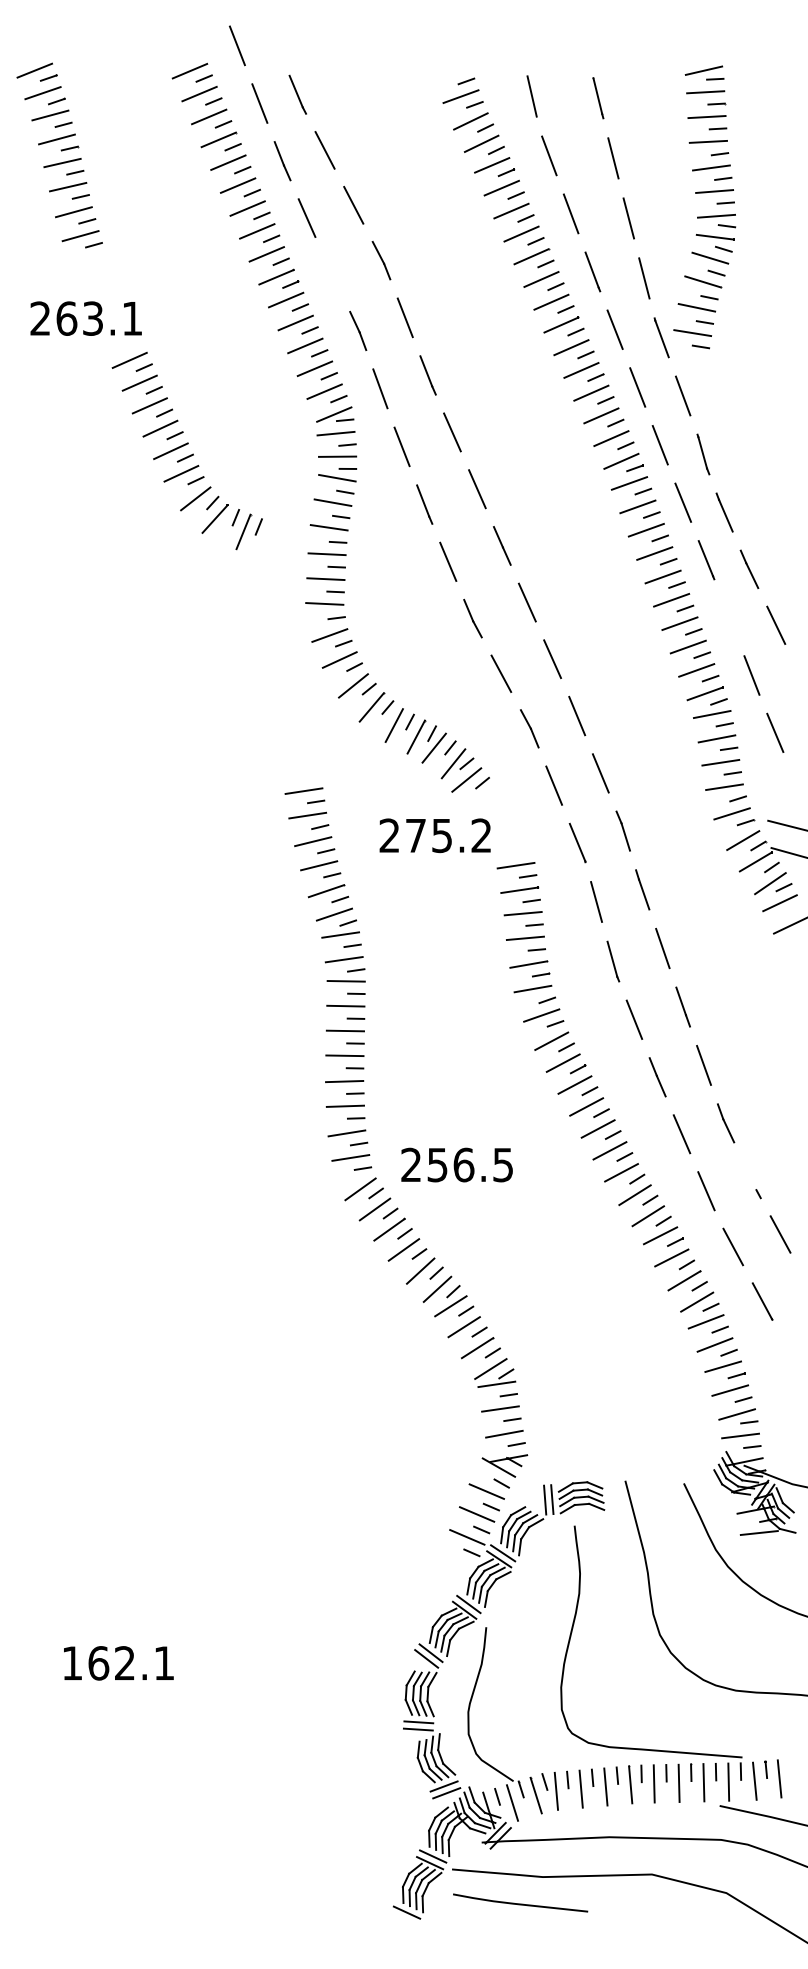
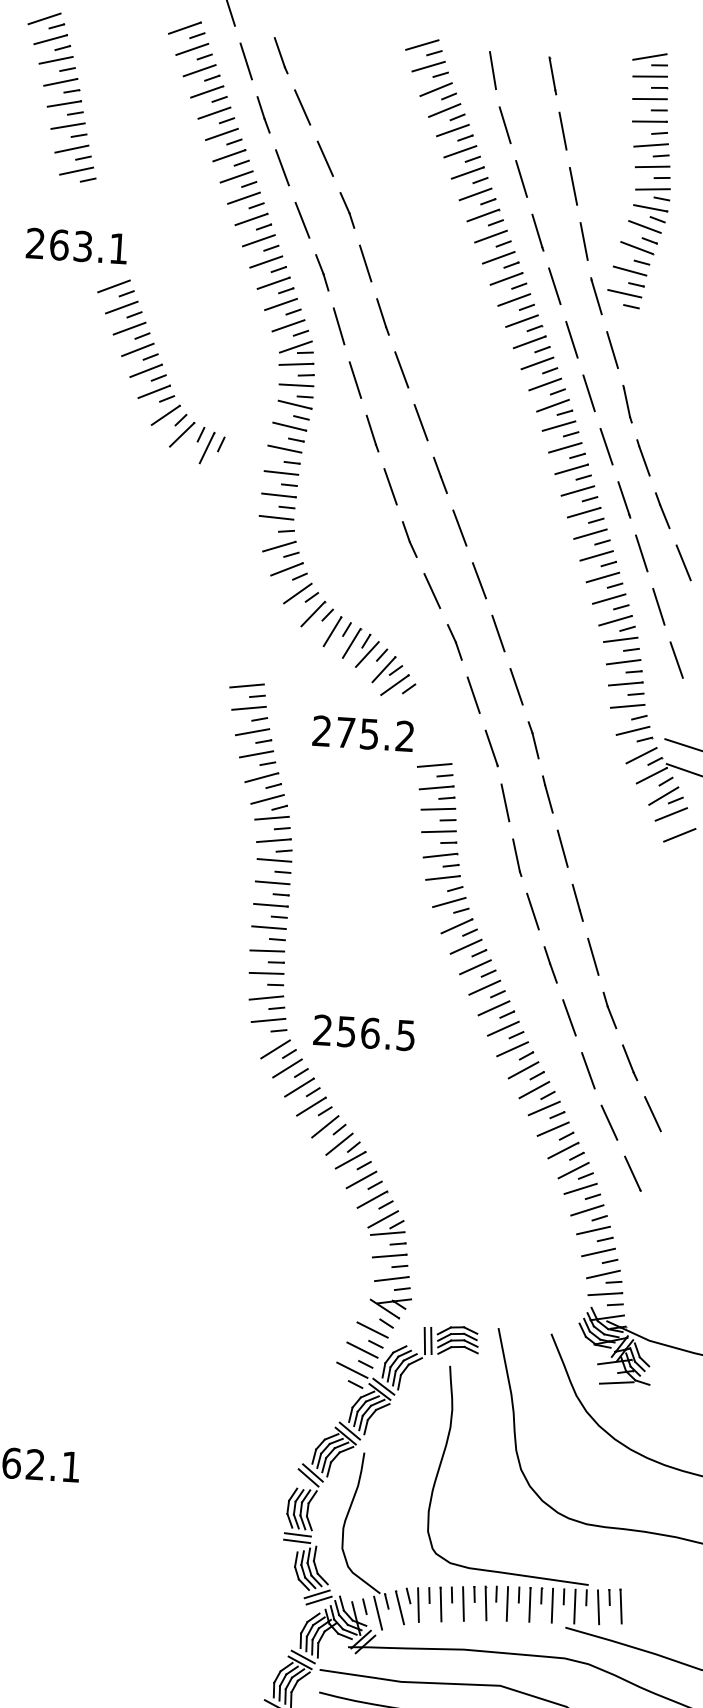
line: (452, 73) -> (422, 45), added
line: (332, 274) -> (302, 220), added
line: (728, 617) -> (640, 553), added
line: (749, 1175) -> (628, 1059), added

